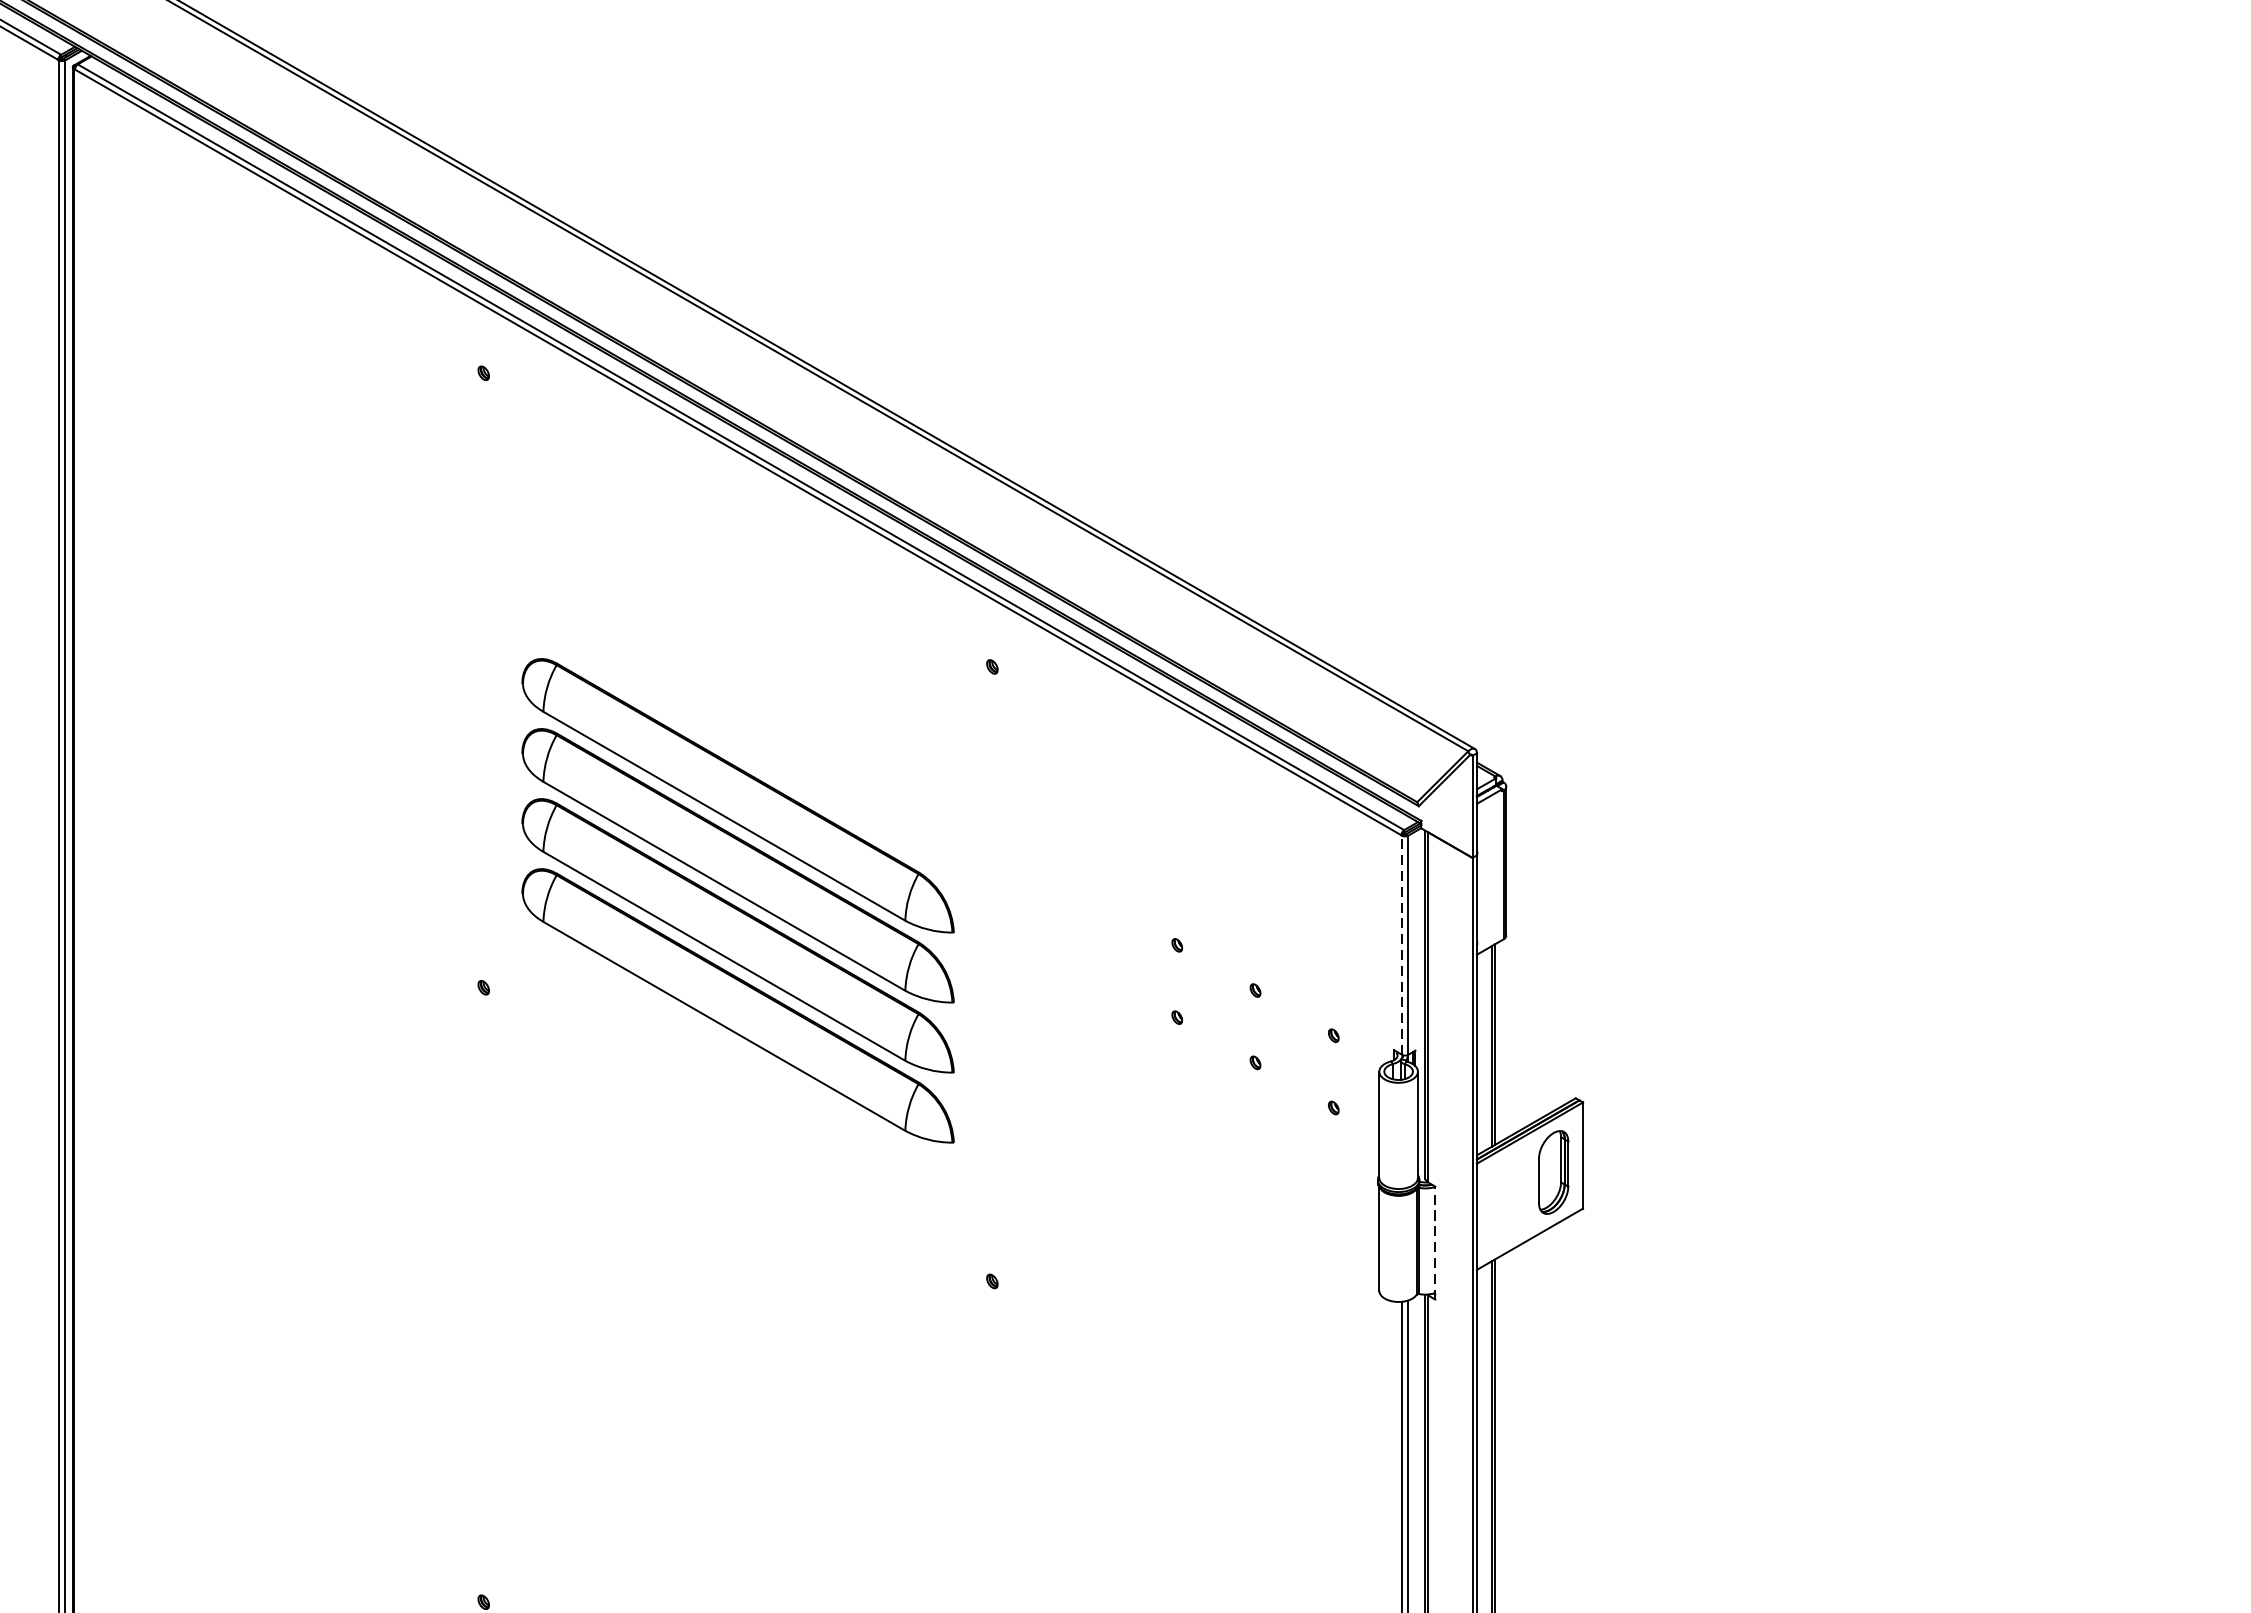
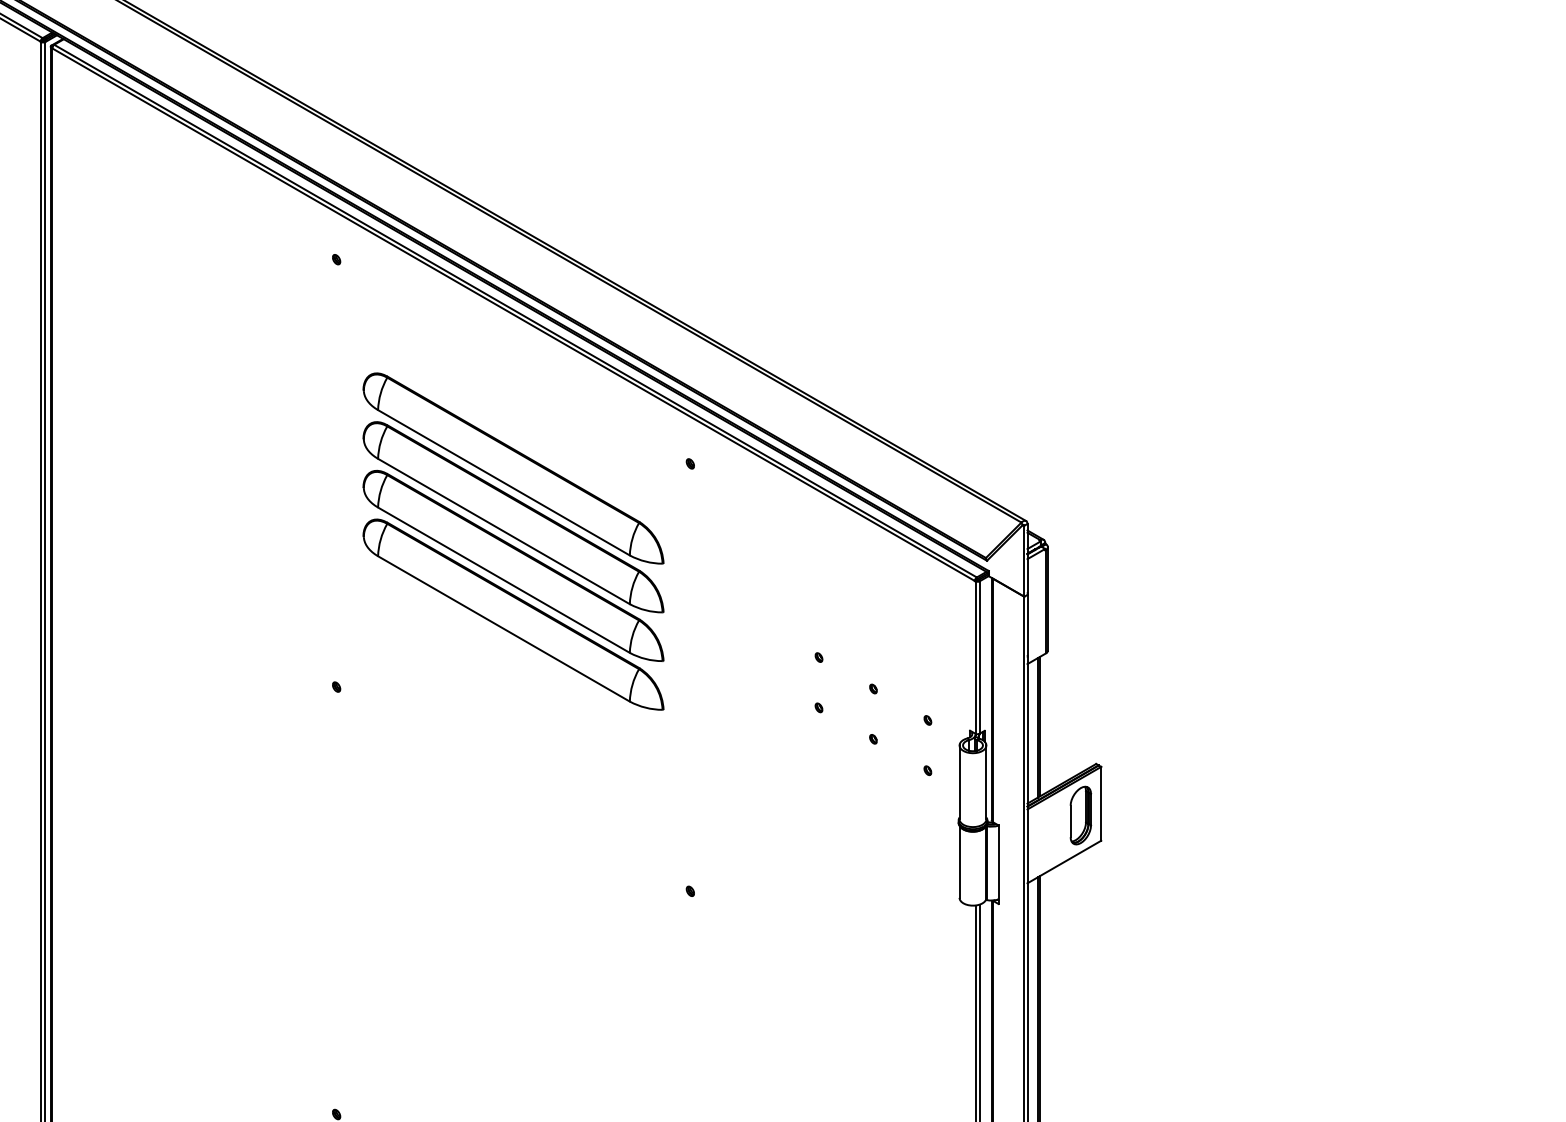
part: (738, 900) -> (513, 541), moved
line: (1402, 945) -> (975, 657), dashed -> solid
line: (1435, 1242) -> (998, 864), dashed -> solid

